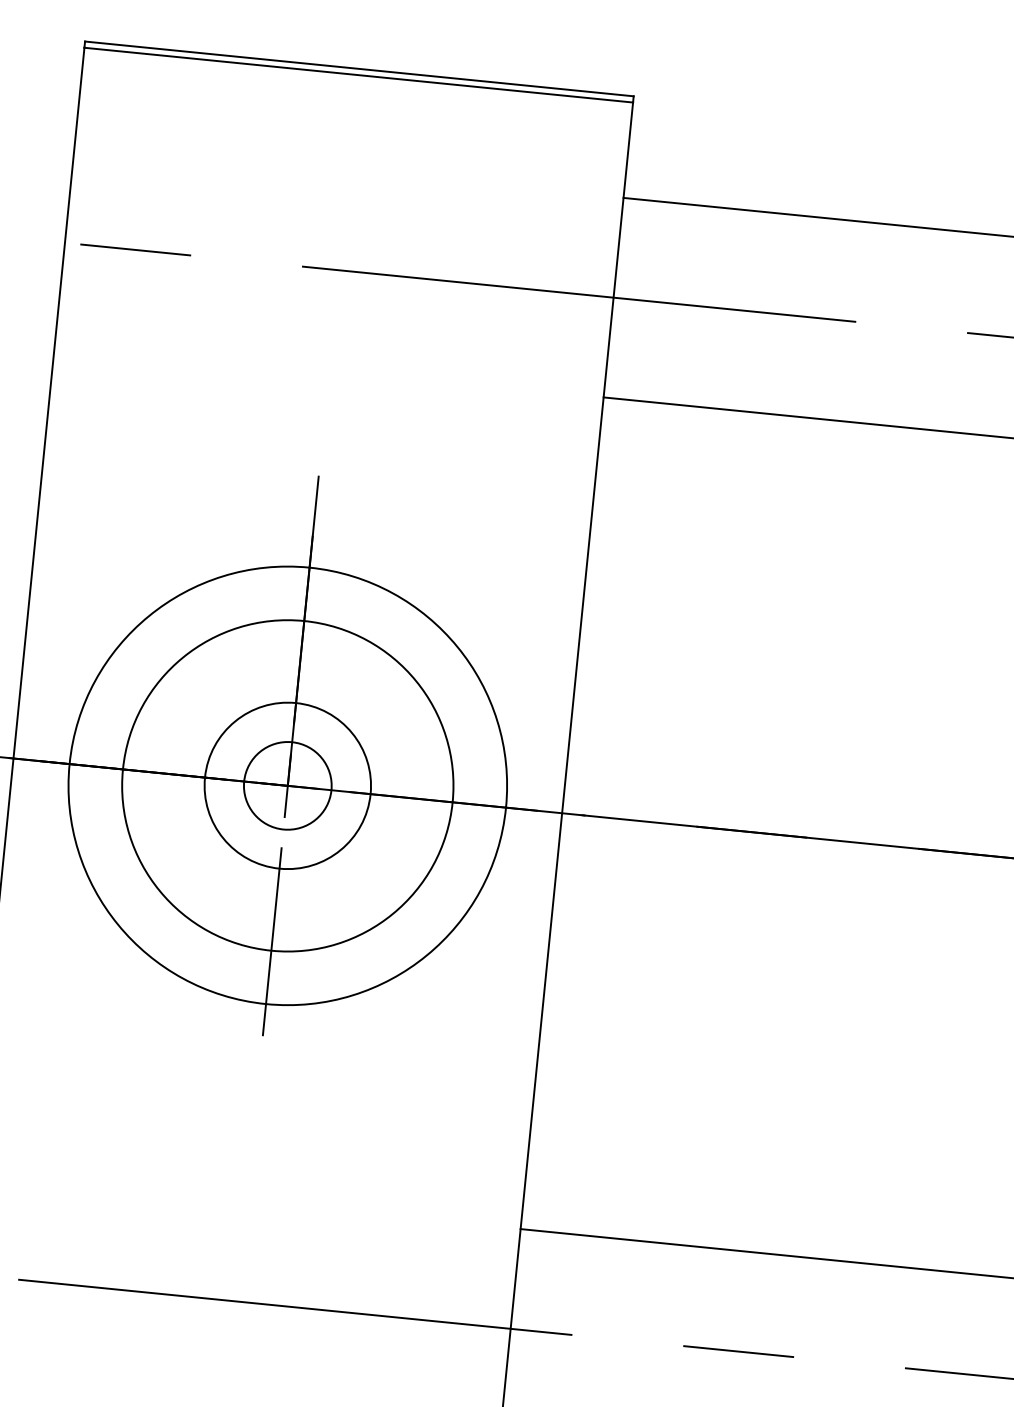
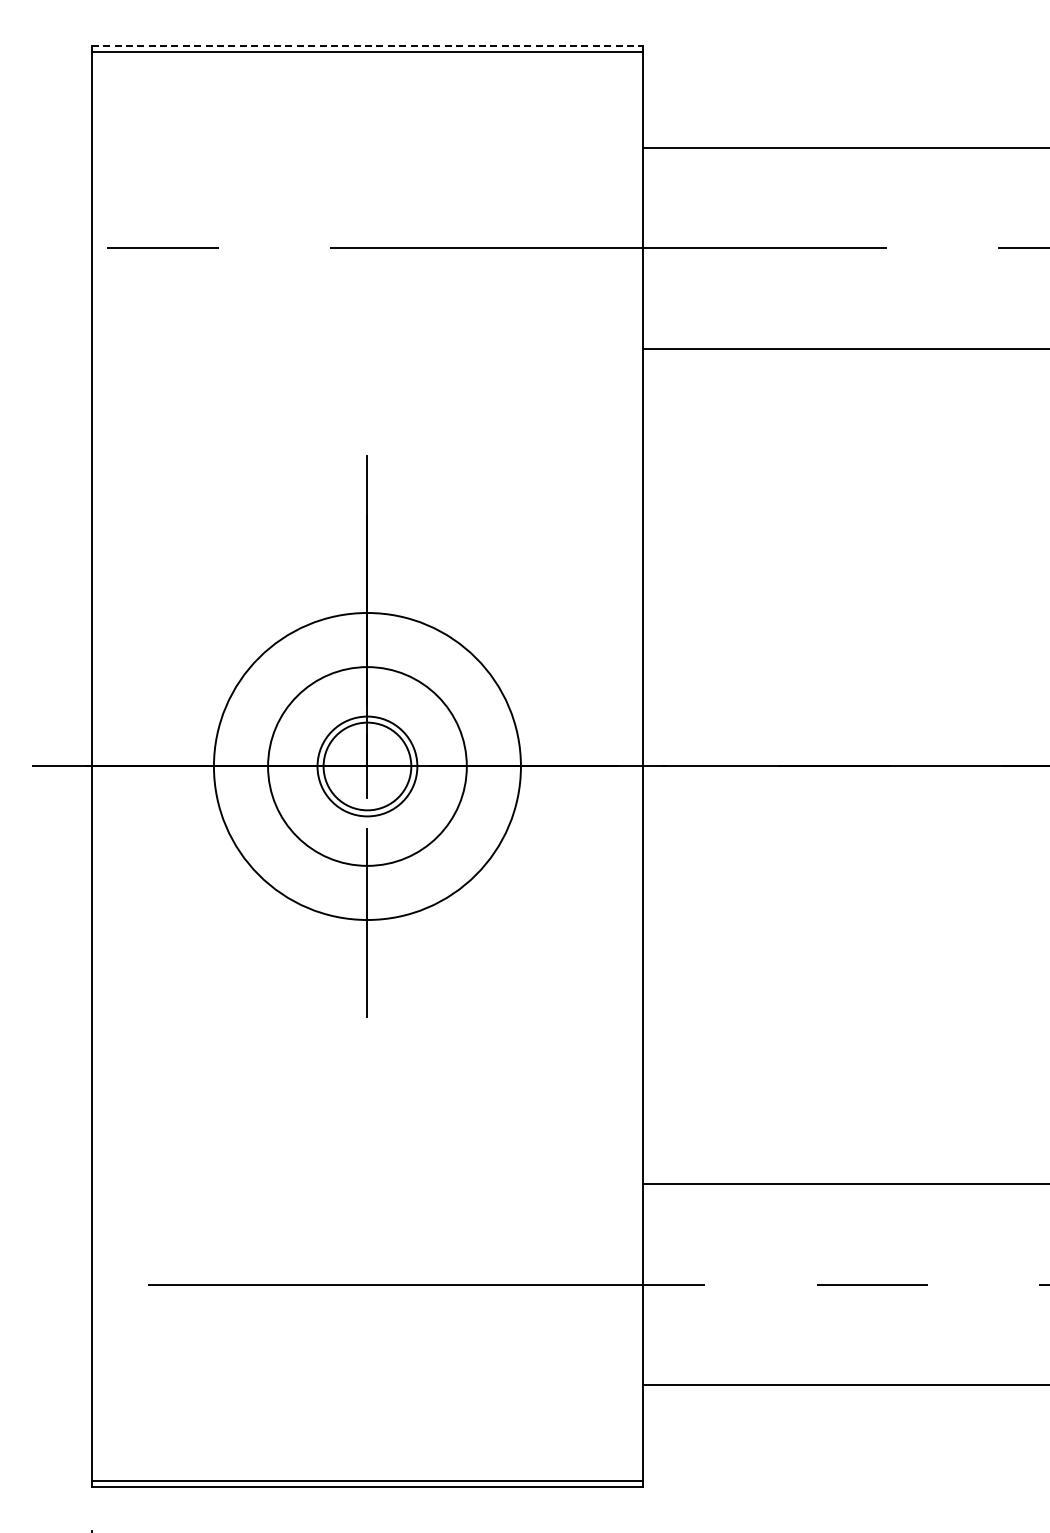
line: (359, 68) -> (367, 45), solid -> dashed
circle: (287, 785) -> (367, 766), size x0.6
circle: (287, 785) -> (367, 766), size x0.6
circle: (287, 785) -> (367, 766), size x0.7

